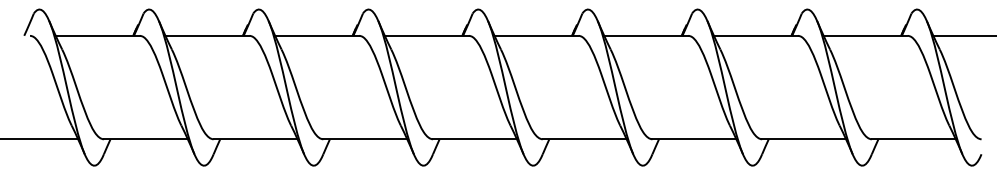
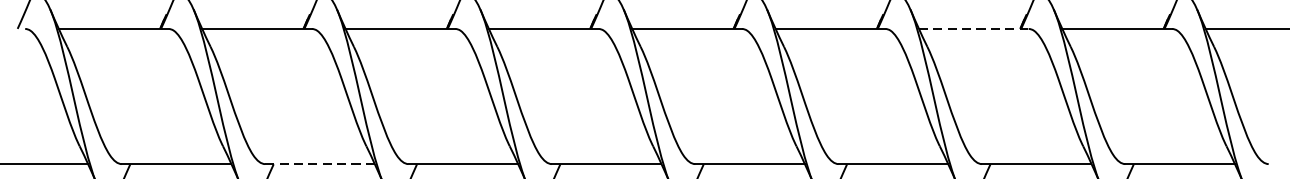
line: (755, 35) -> (973, 28), solid -> dashed
line: (255, 139) -> (319, 164), solid -> dashed

